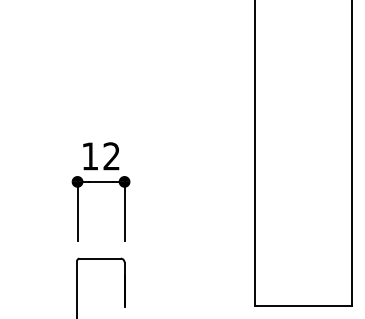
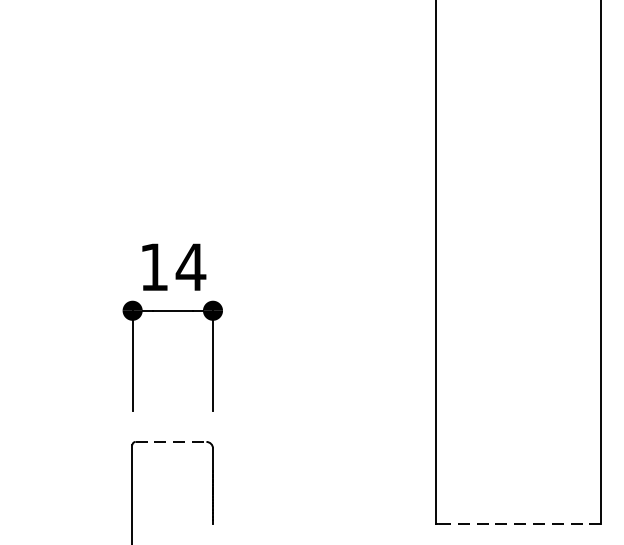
text: (111, 156) -> (190, 267), 12 -> 14
line: (100, 258) -> (171, 441), solid -> dashed
line: (303, 306) -> (518, 523), solid -> dashed

